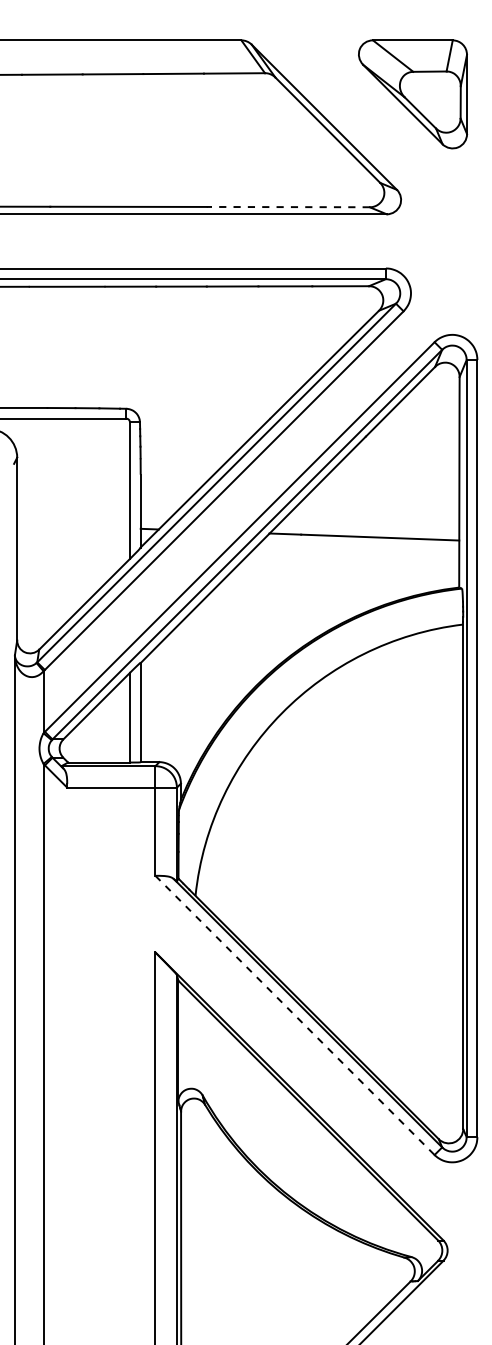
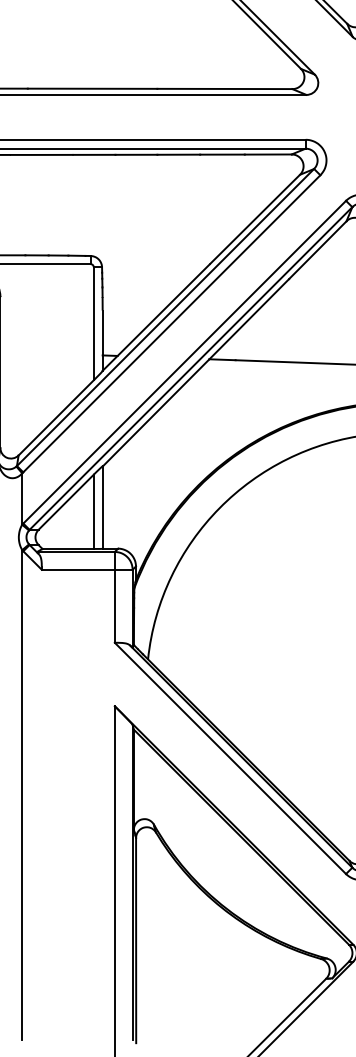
line: (288, 207) -> (225, 89), dashed -> solid
line: (295, 1015) -> (230, 758), dashed -> solid

